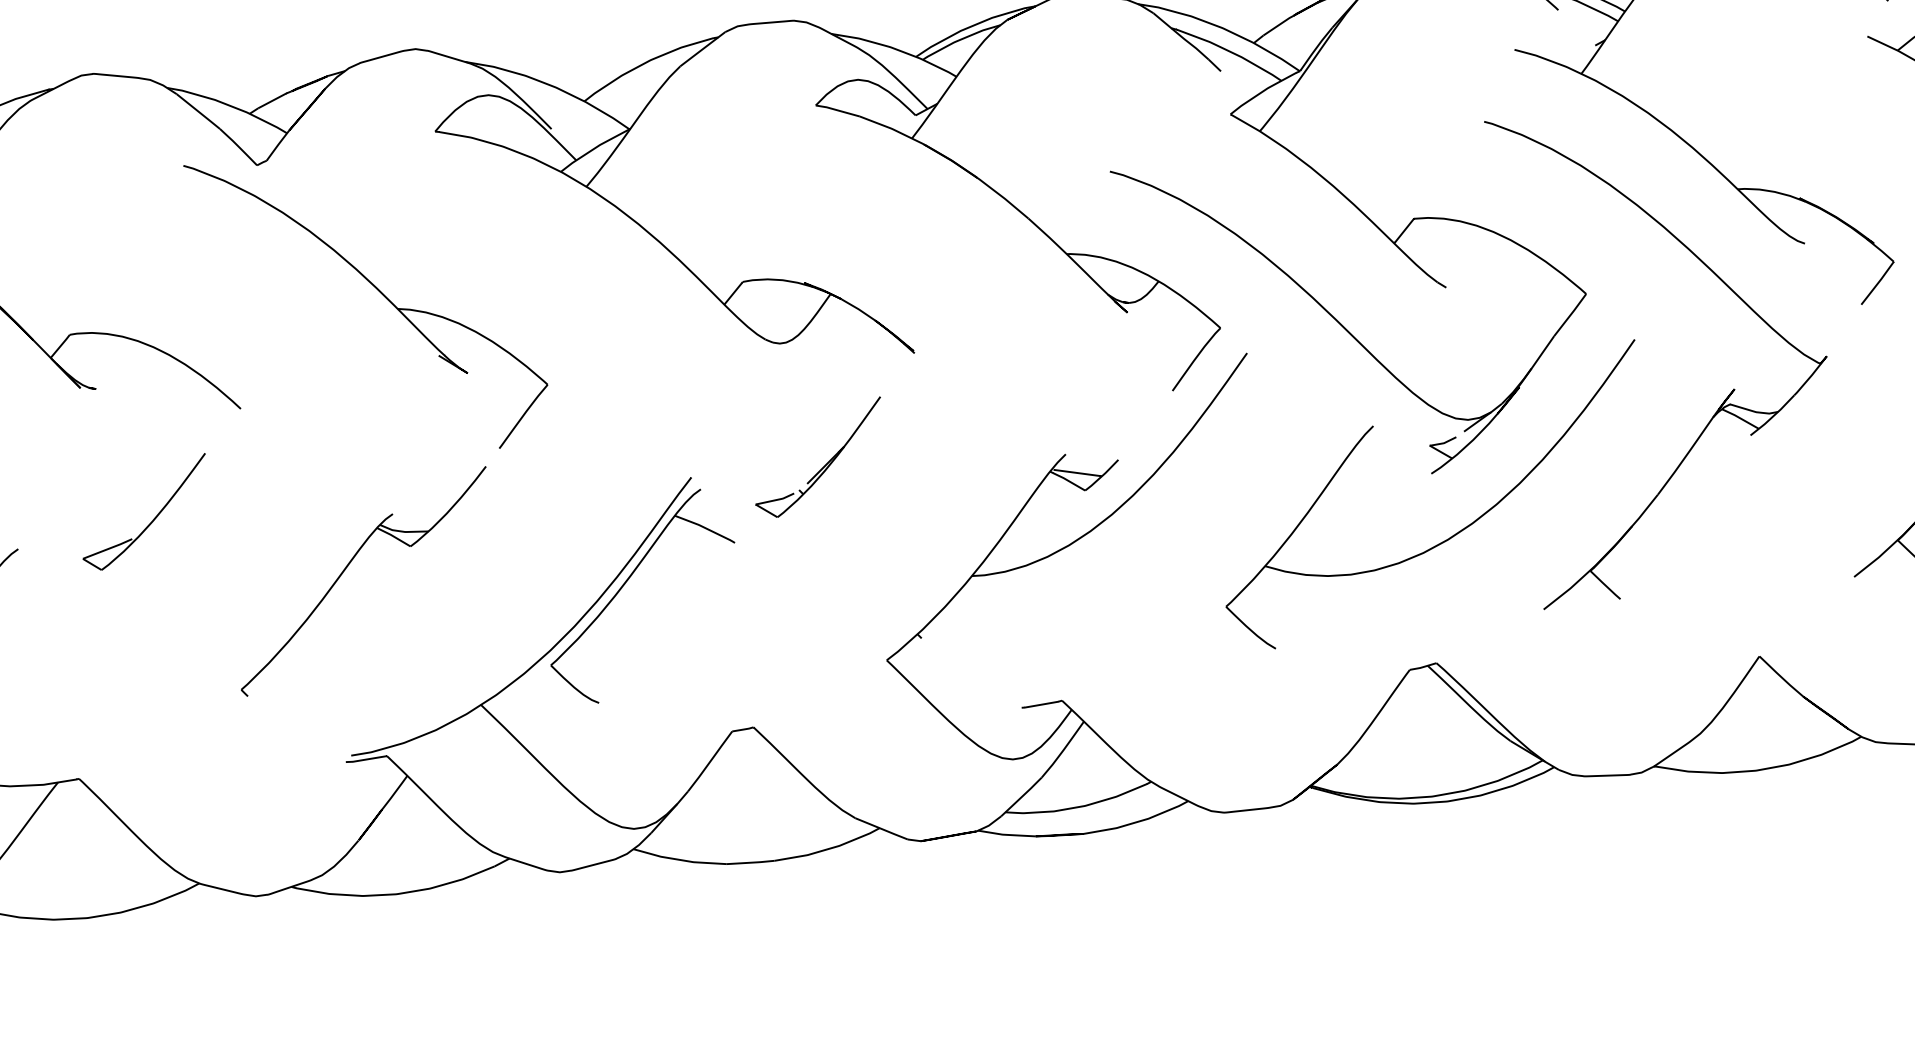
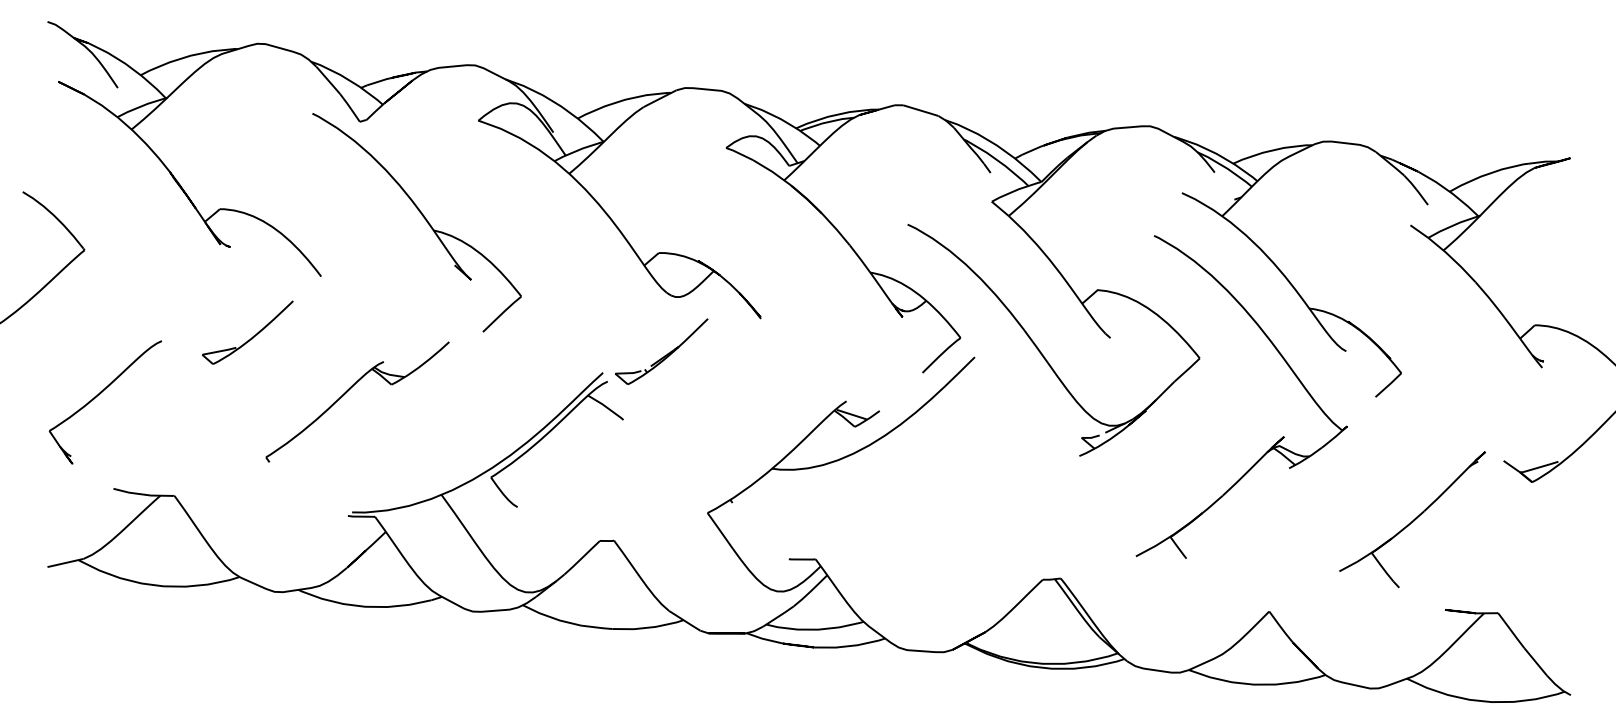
part: (819, 458) -> (661, 351), moved
part: (1455, 532) -> (1088, 496), removed
part: (347, 568) -> (348, 391), moved

